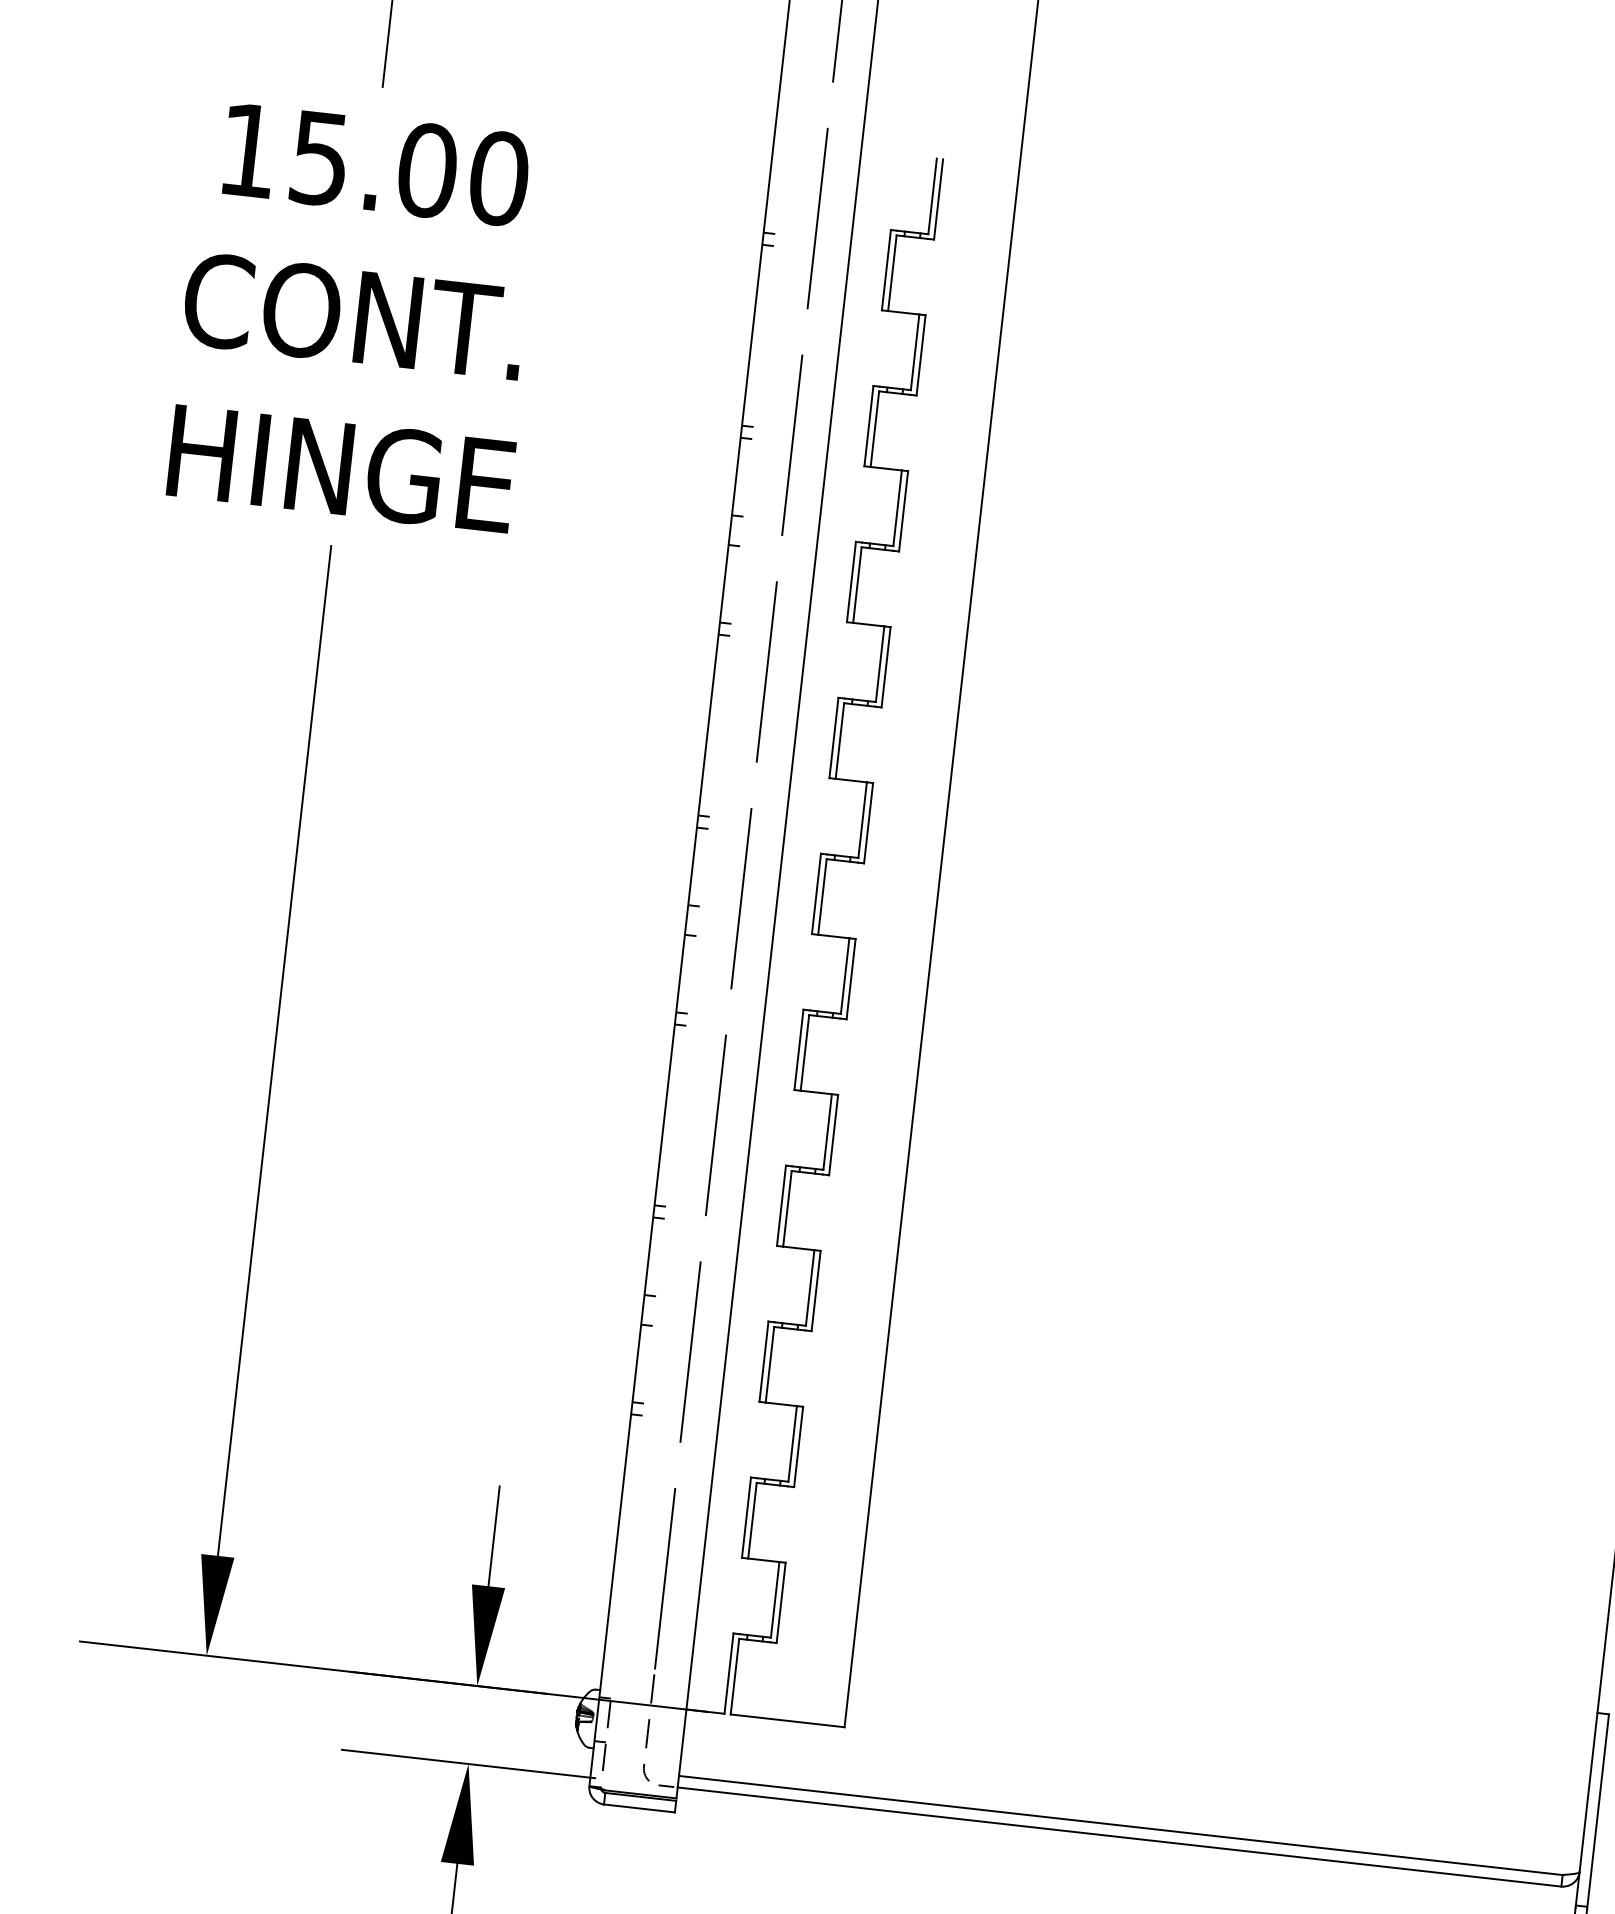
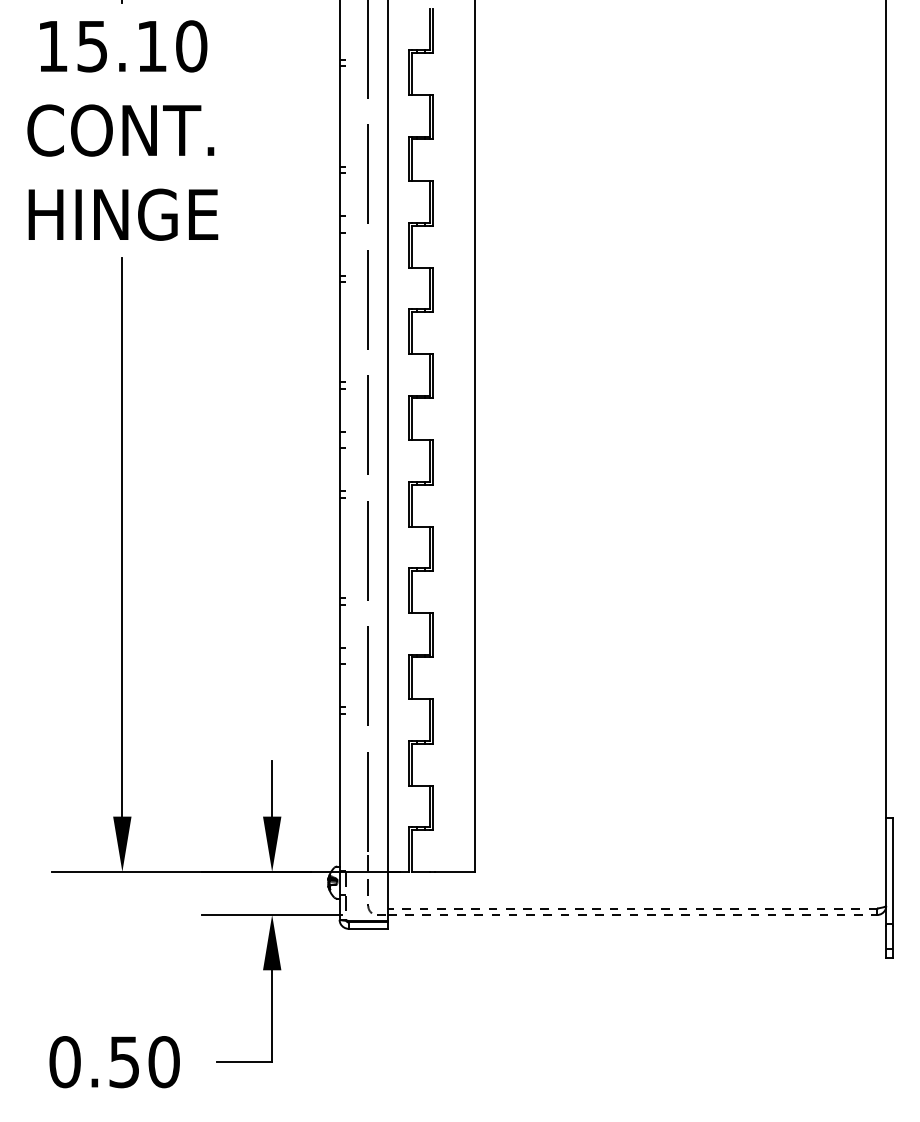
text: (426, 170) -> (151, 46), 15.00 -> 15.10
line: (1120, 1825) -> (632, 908), solid -> dashed
line: (1119, 1837) -> (632, 915), solid -> dashed

